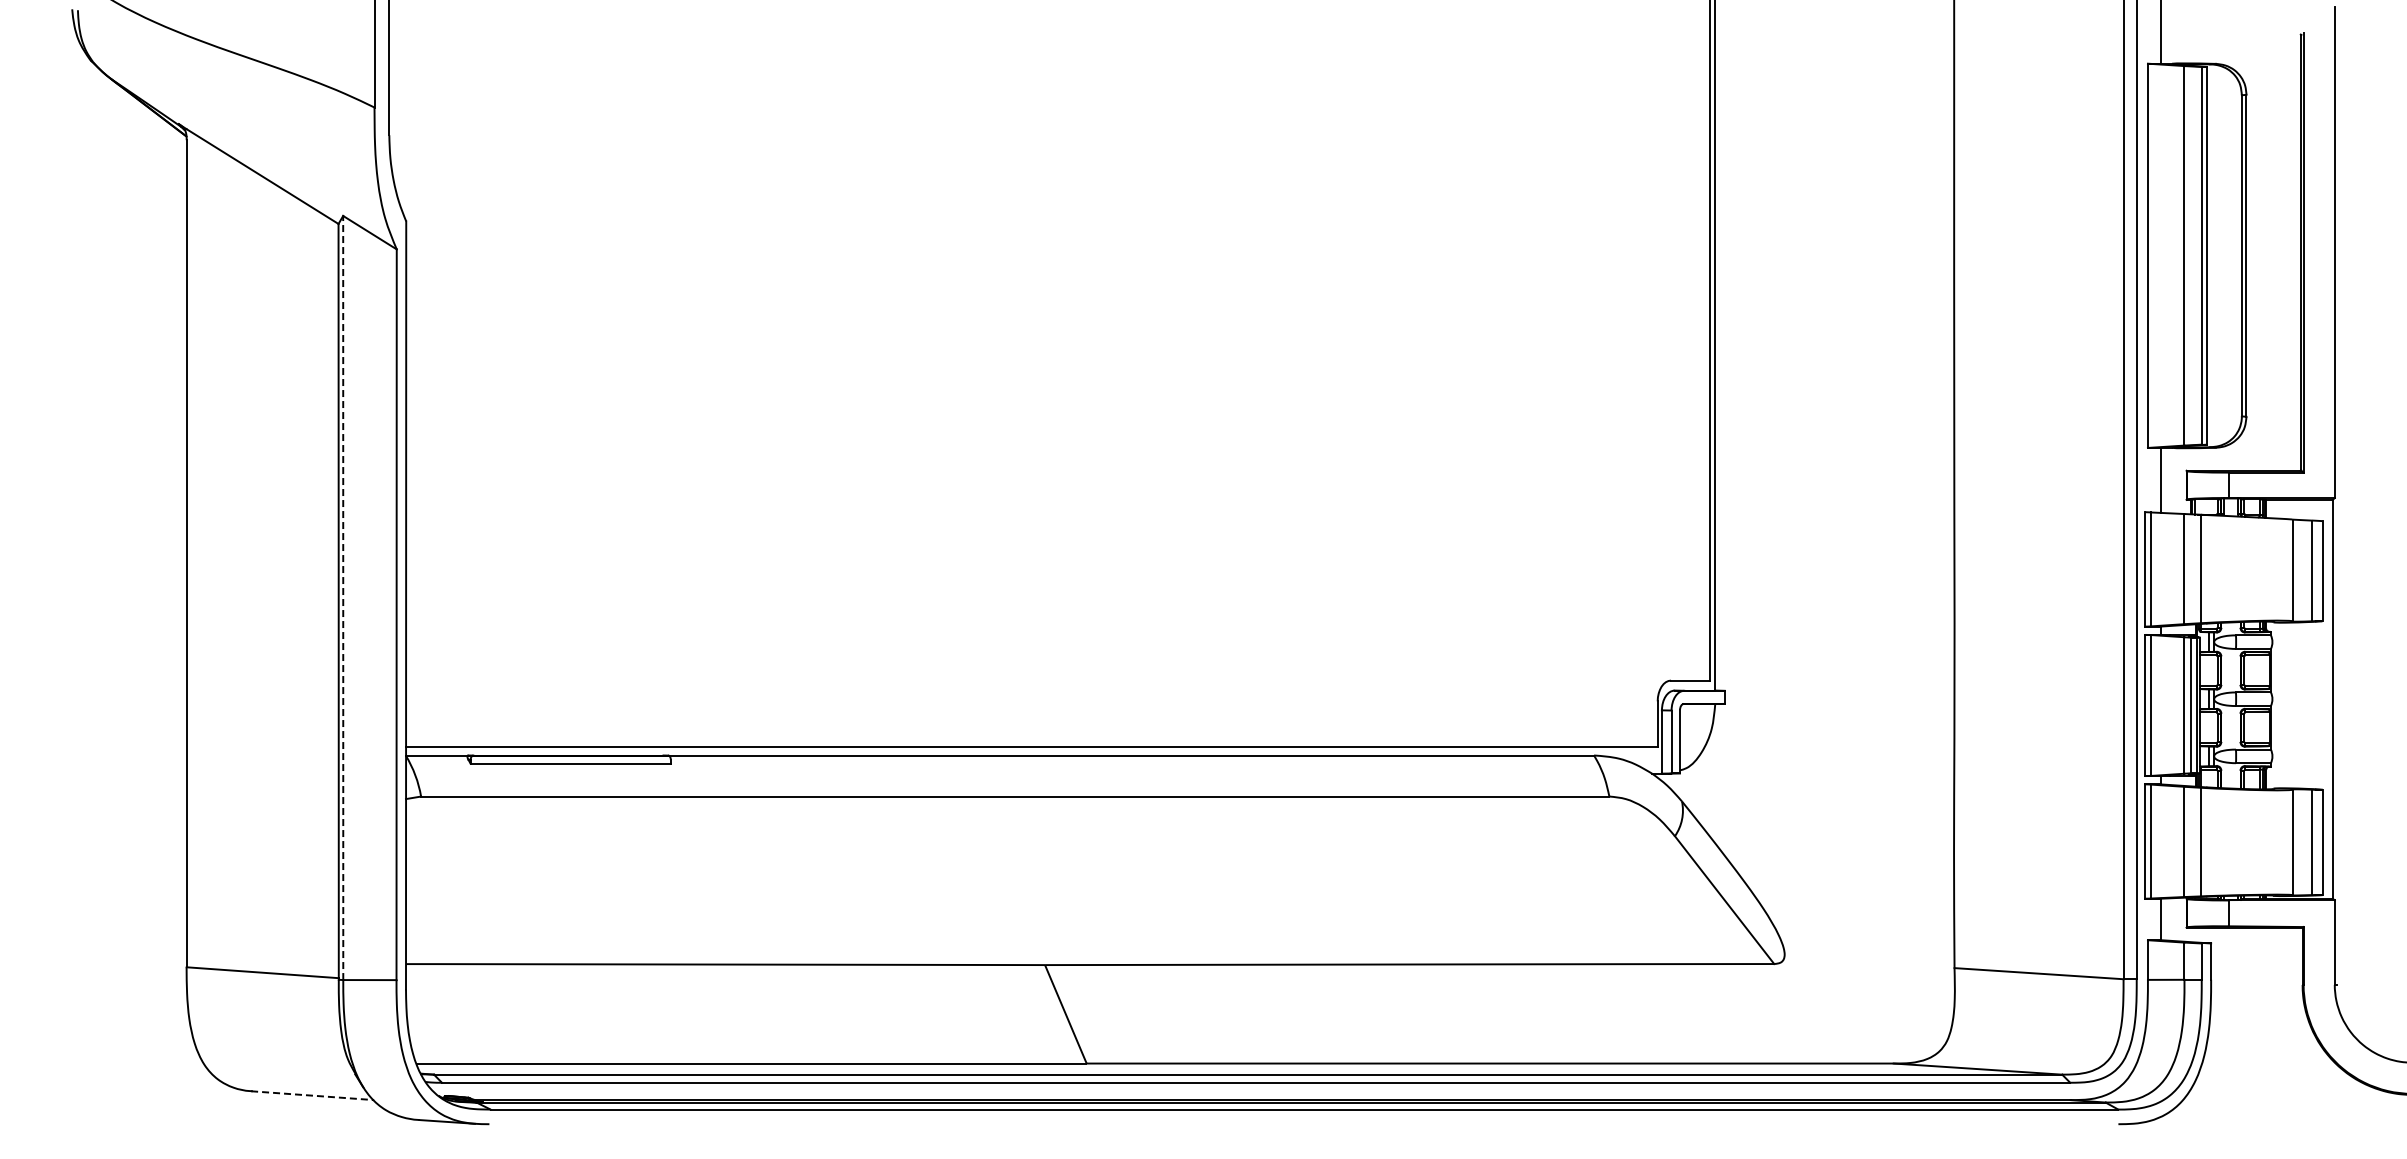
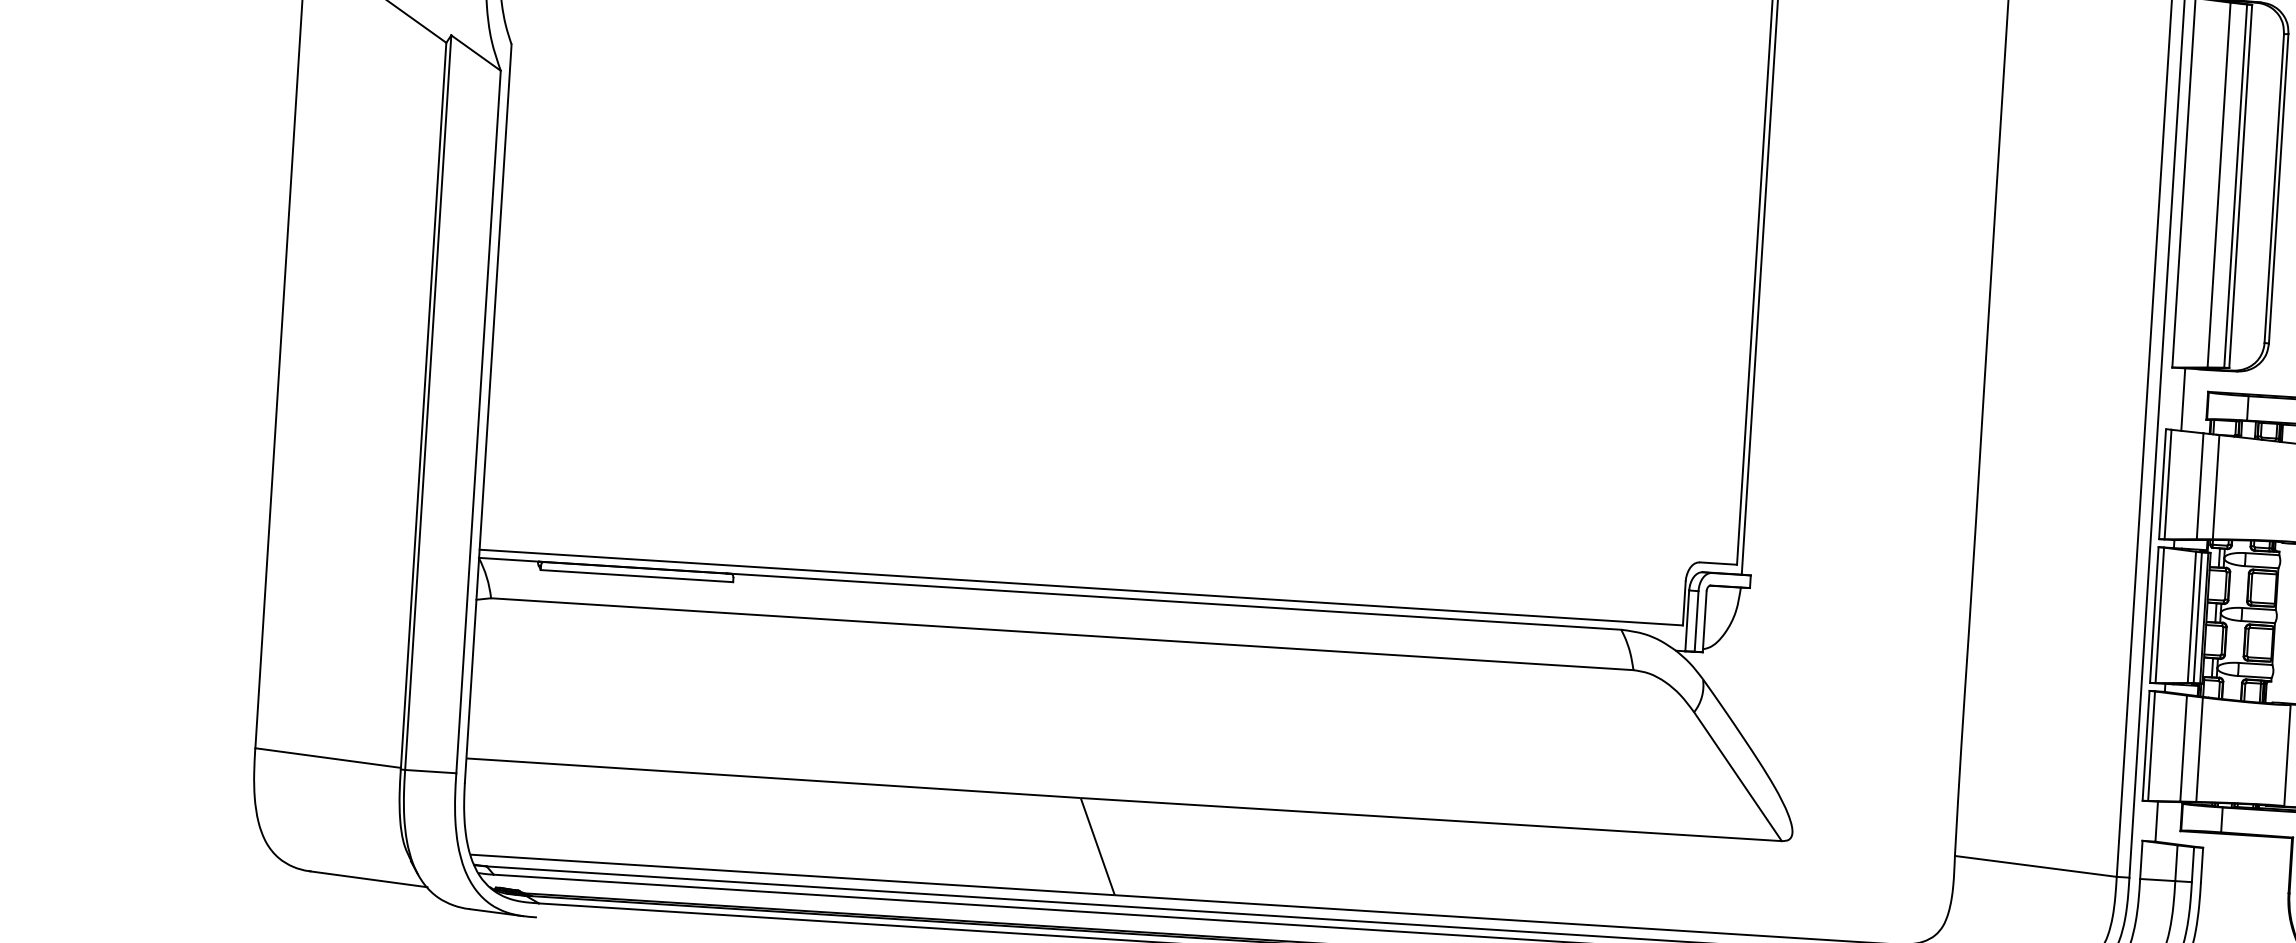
line: (343, 597) -> (428, 402), dashed -> solid
line: (312, 1095) -> (368, 879), dashed -> solid

